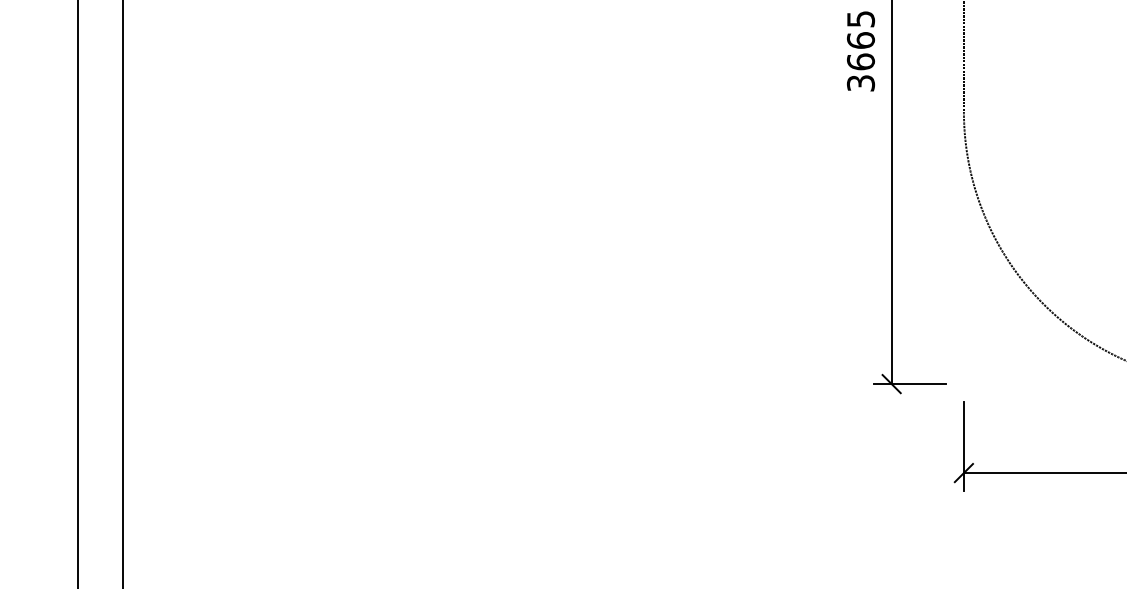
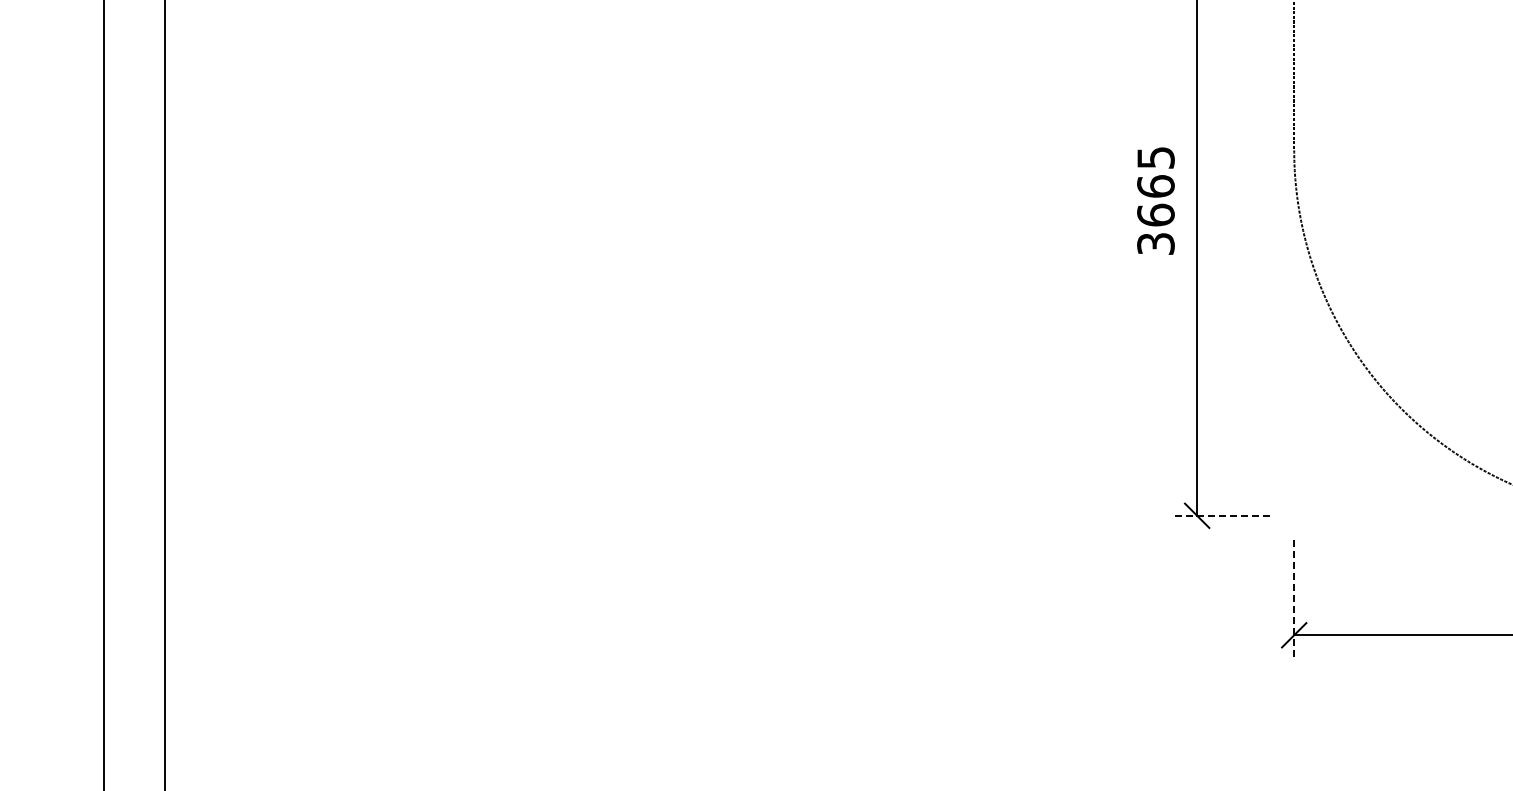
text: (860, 50) -> (1155, 200), moved
line: (909, 383) -> (1221, 515), solid -> dashed
line: (964, 446) -> (1294, 599), solid -> dashed

